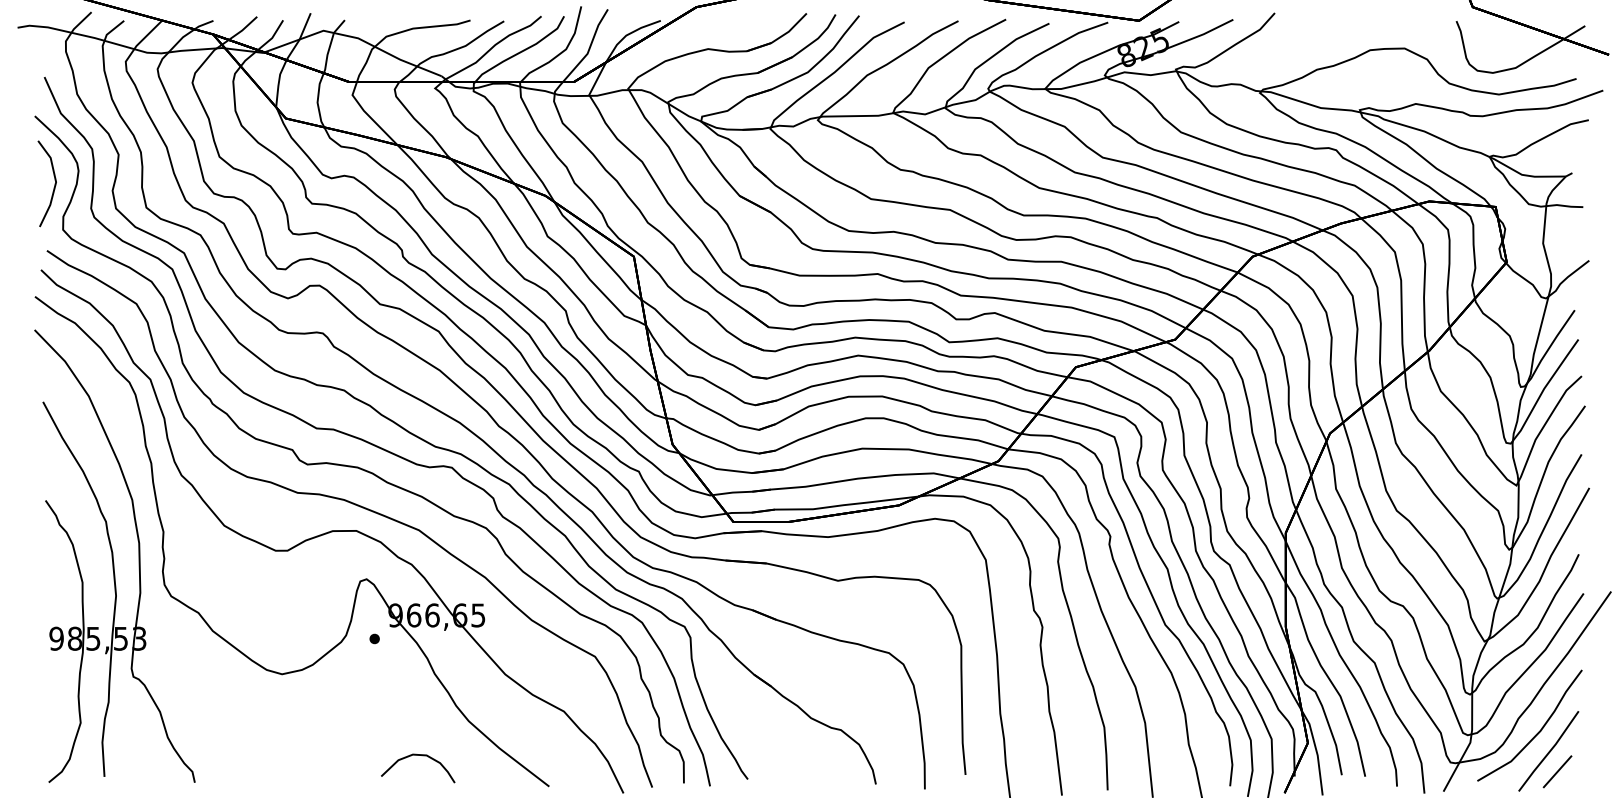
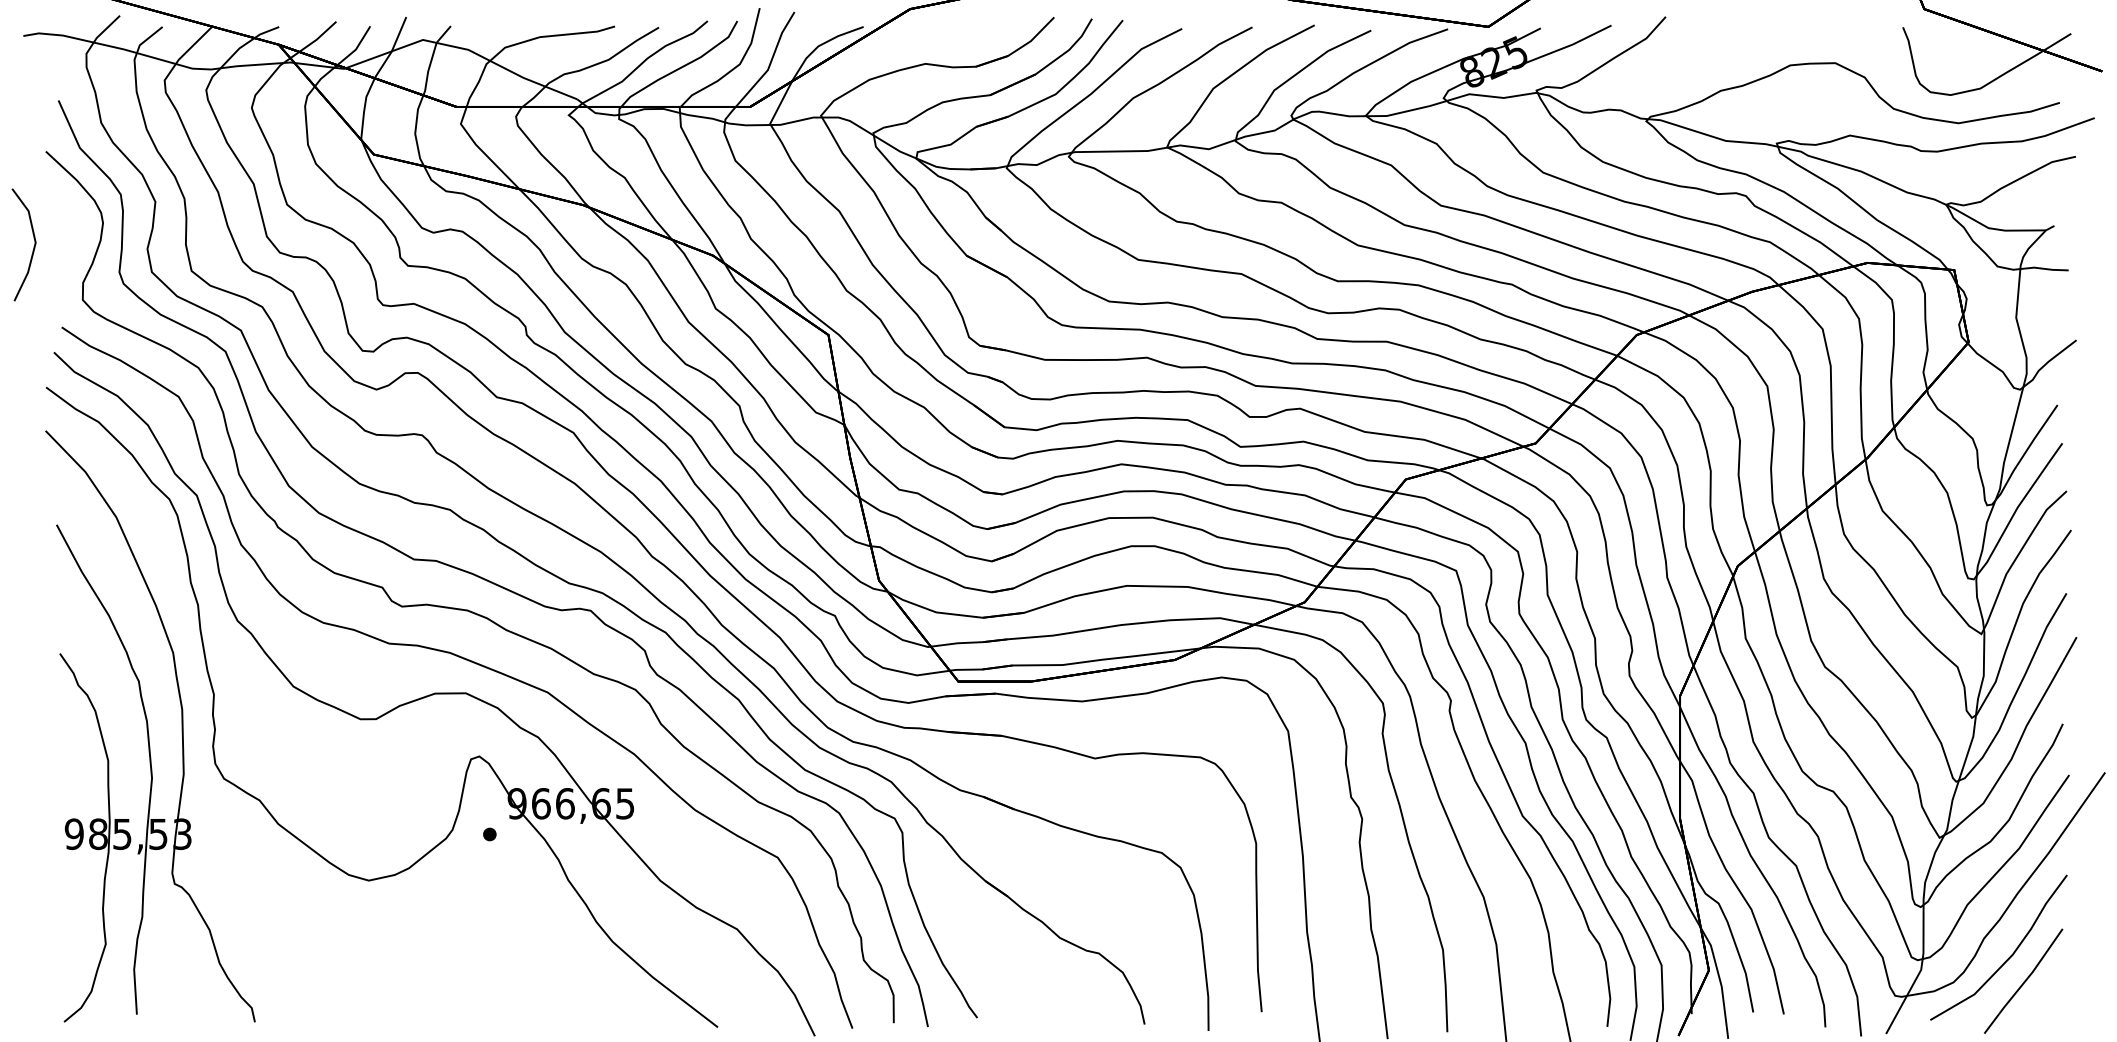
line: (54, 185) -> (33, 246), moved
curve: (421, 756) -> (550, 987), removed
line: (1557, 771) -> (2035, 1007), removed

